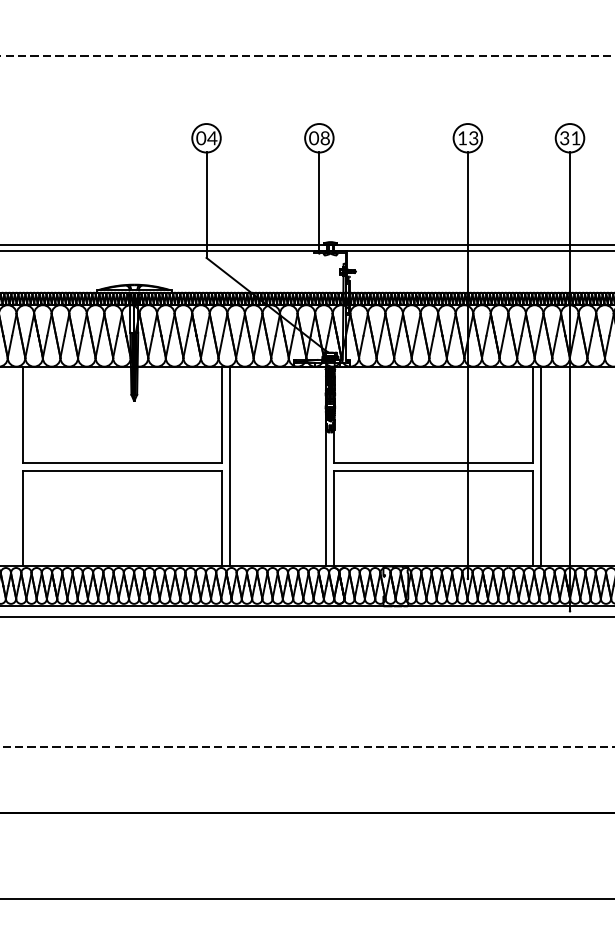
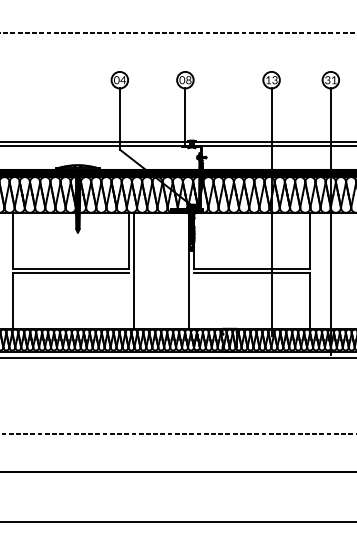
line: (541, 466) -> (314, 270), removed
line: (221, 517) -> (128, 300), removed
line: (333, 517) -> (193, 300), removed

